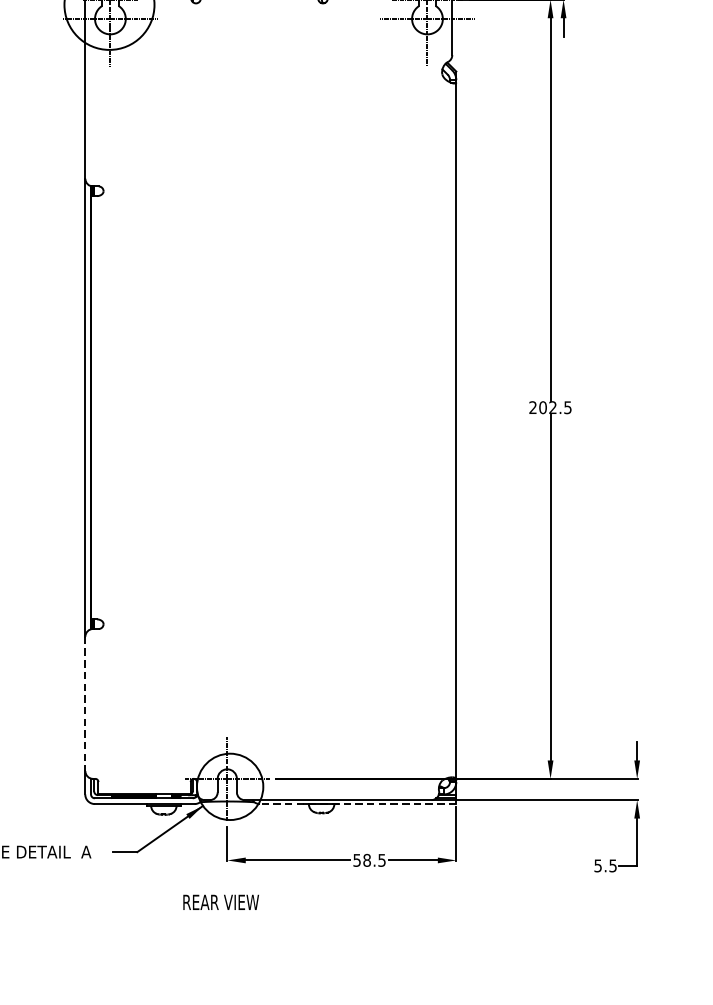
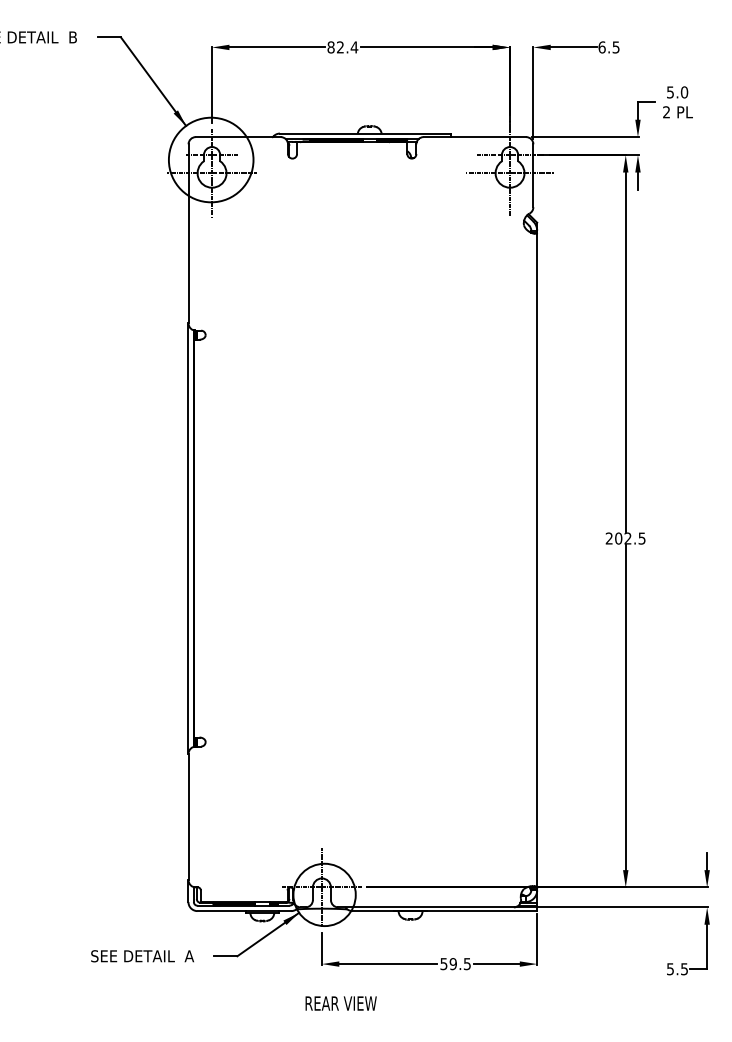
line: (85, 704) -> (188, 817), dashed -> solid
line: (357, 804) -> (444, 911), dashed -> solid
text: (366, 860) -> (452, 964), 58.5 -> 59.5
text: (220, 902) -> (340, 1003), moved

